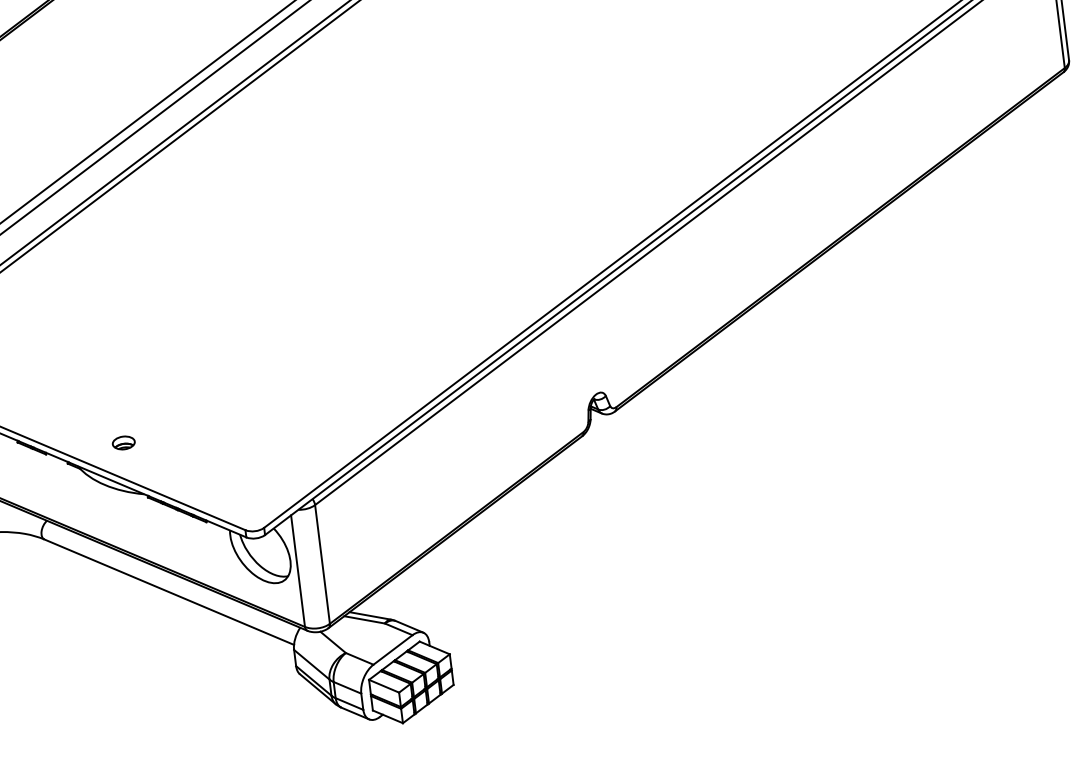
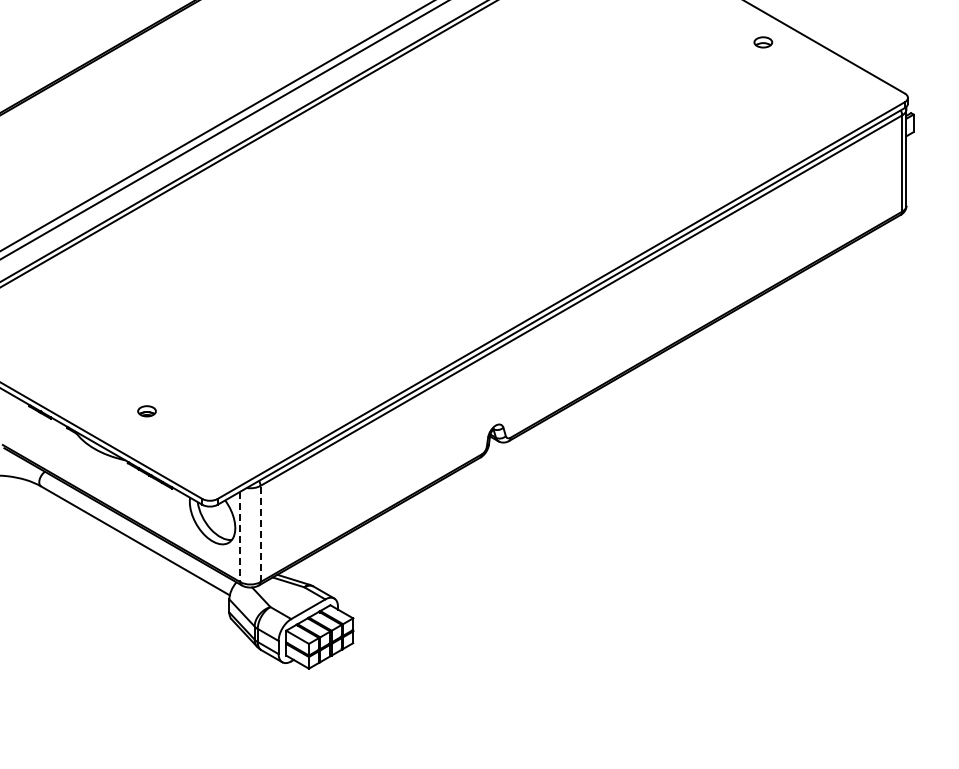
part: (123, 443) -> (146, 411), moved
line: (322, 563) -> (260, 533), solid -> dashed
line: (298, 571) -> (240, 537), solid -> dashed

